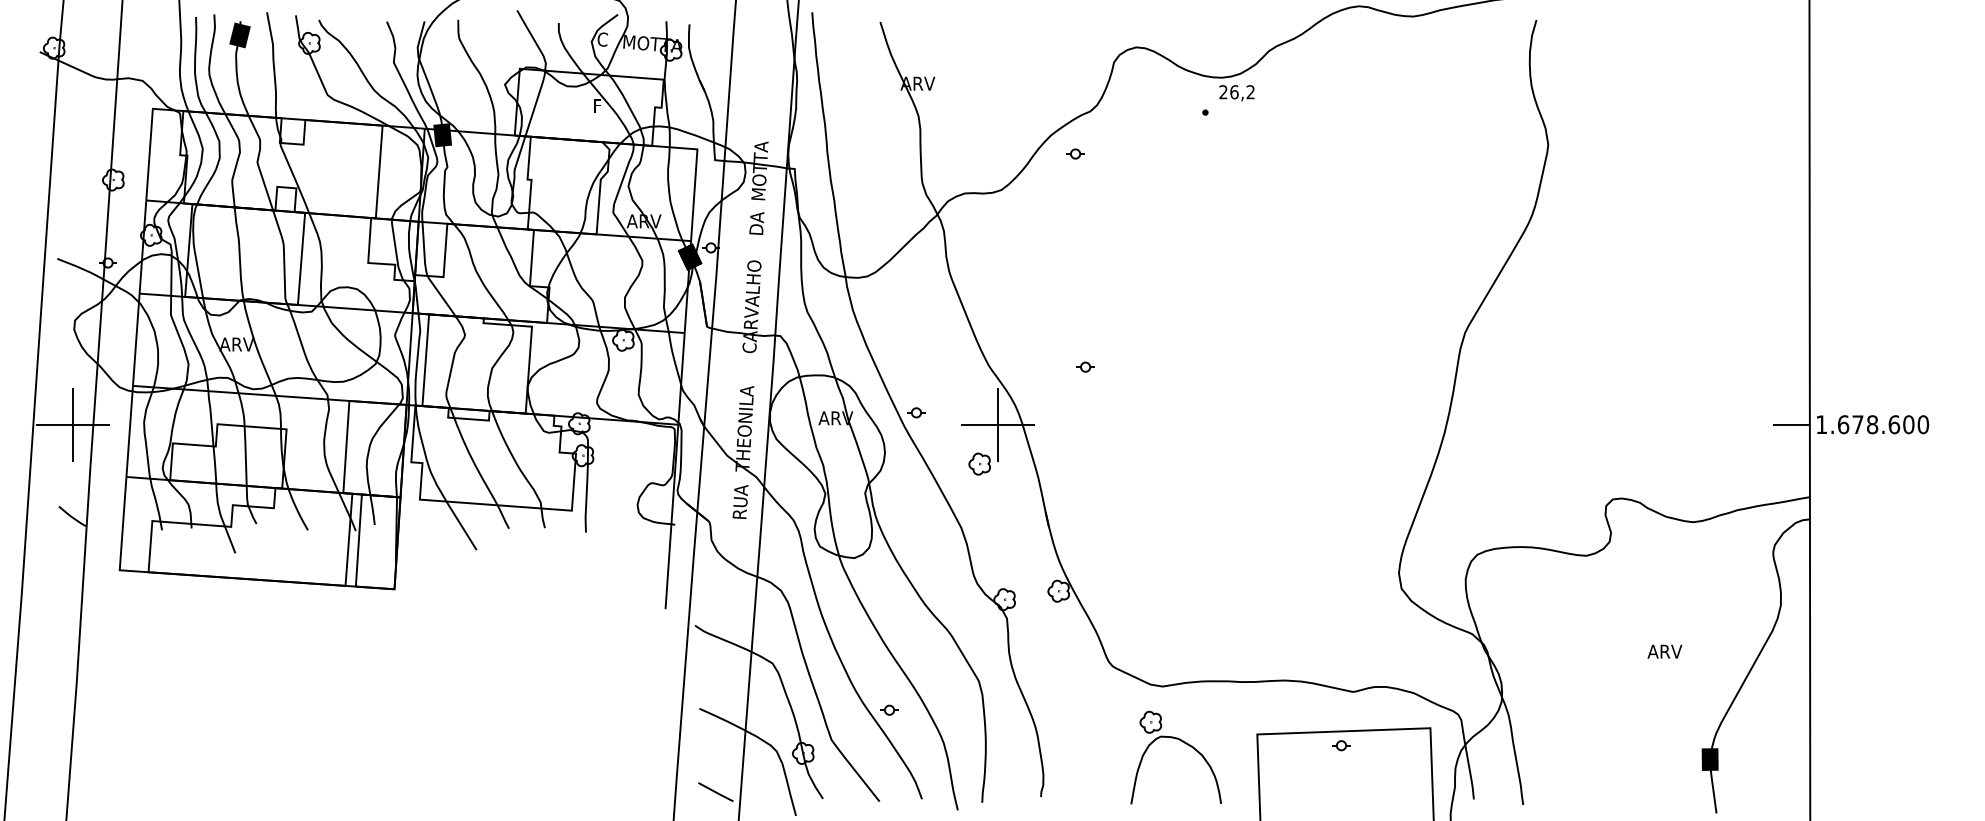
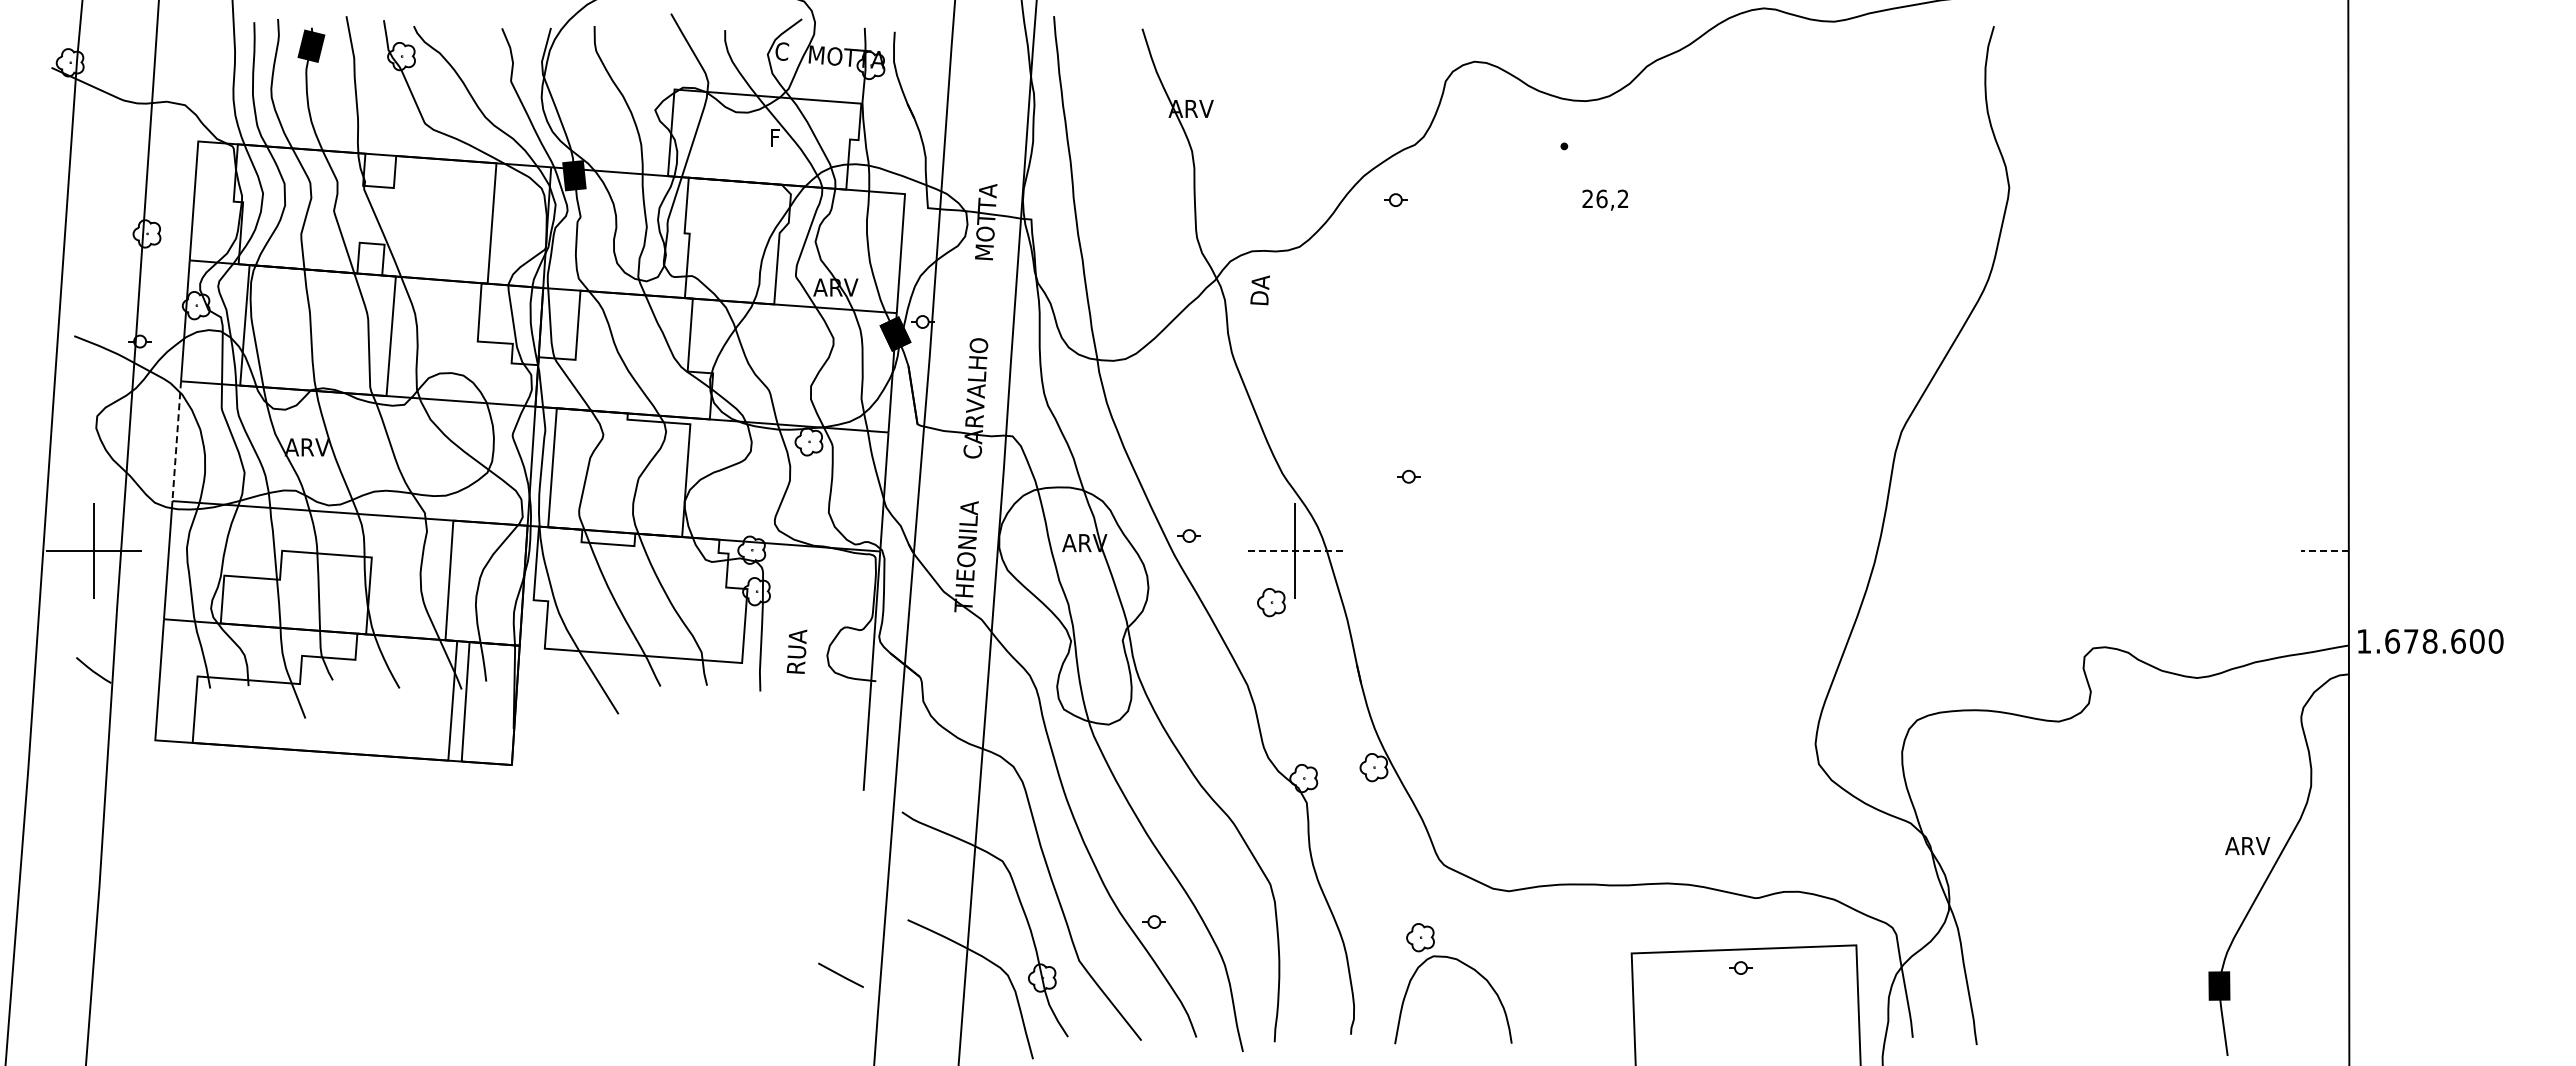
text: (1236, 92) -> (1604, 199), moved
text: (756, 223) -> (1259, 290), moved
line: (136, 339) -> (176, 441), solid -> dashed
line: (997, 424) -> (1294, 551), solid -> dashed
line: (1791, 424) -> (2324, 551), solid -> dashed
text: (1872, 424) -> (2430, 641), moved
text: (740, 501) -> (796, 651), moved
text: (1664, 651) -> (2247, 845), moved
part: (1186, 744) -> (1466, 966), moved
line: (715, 791) -> (840, 974), moved

